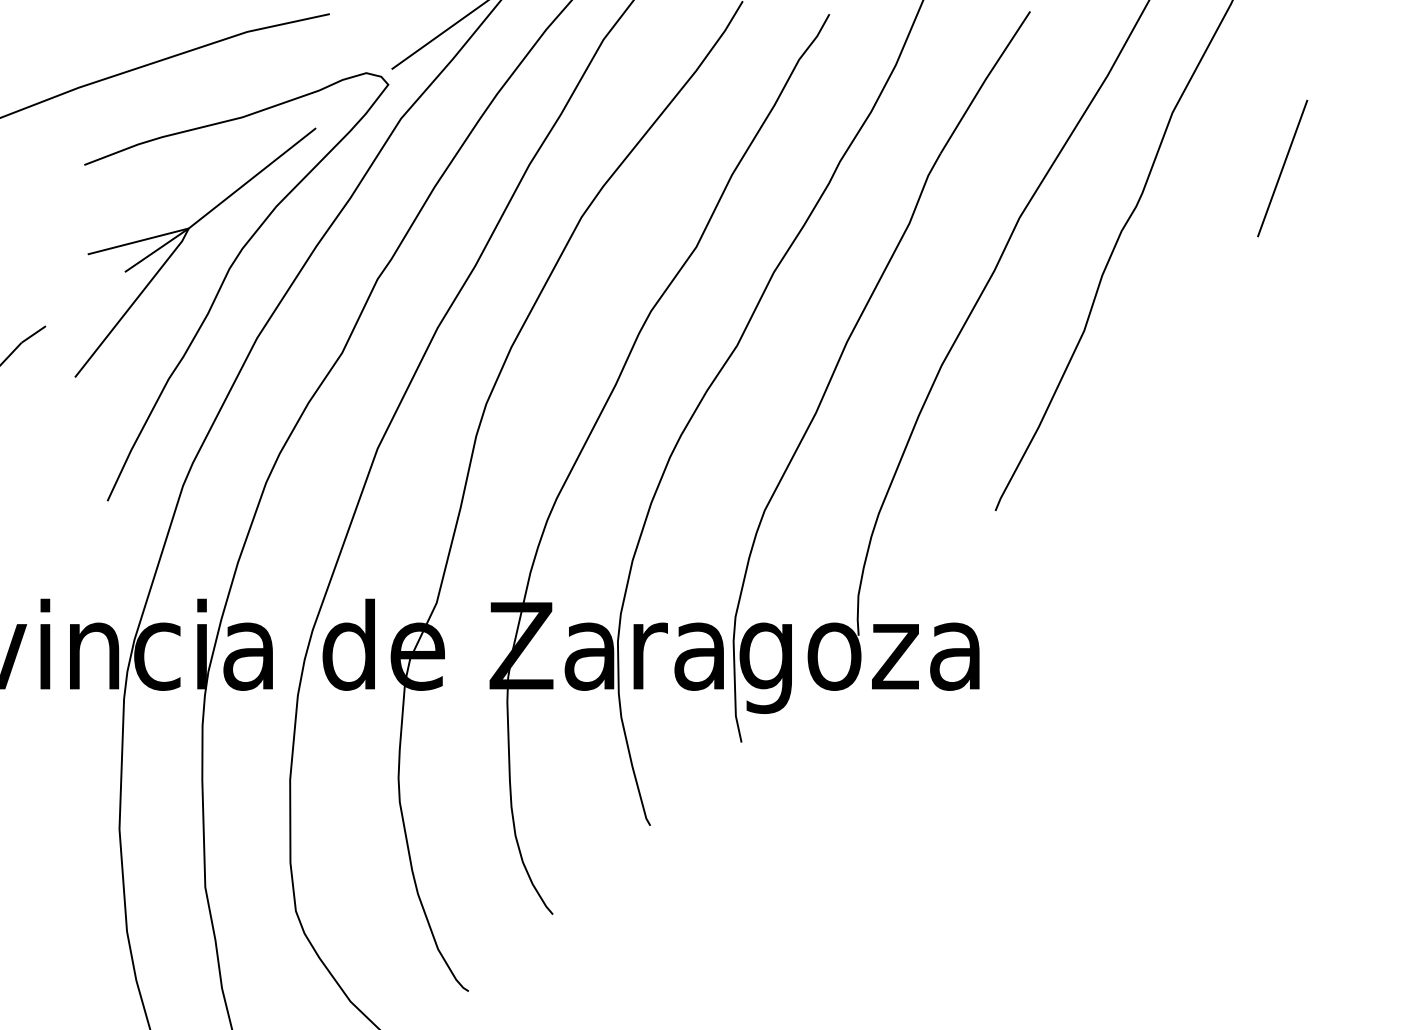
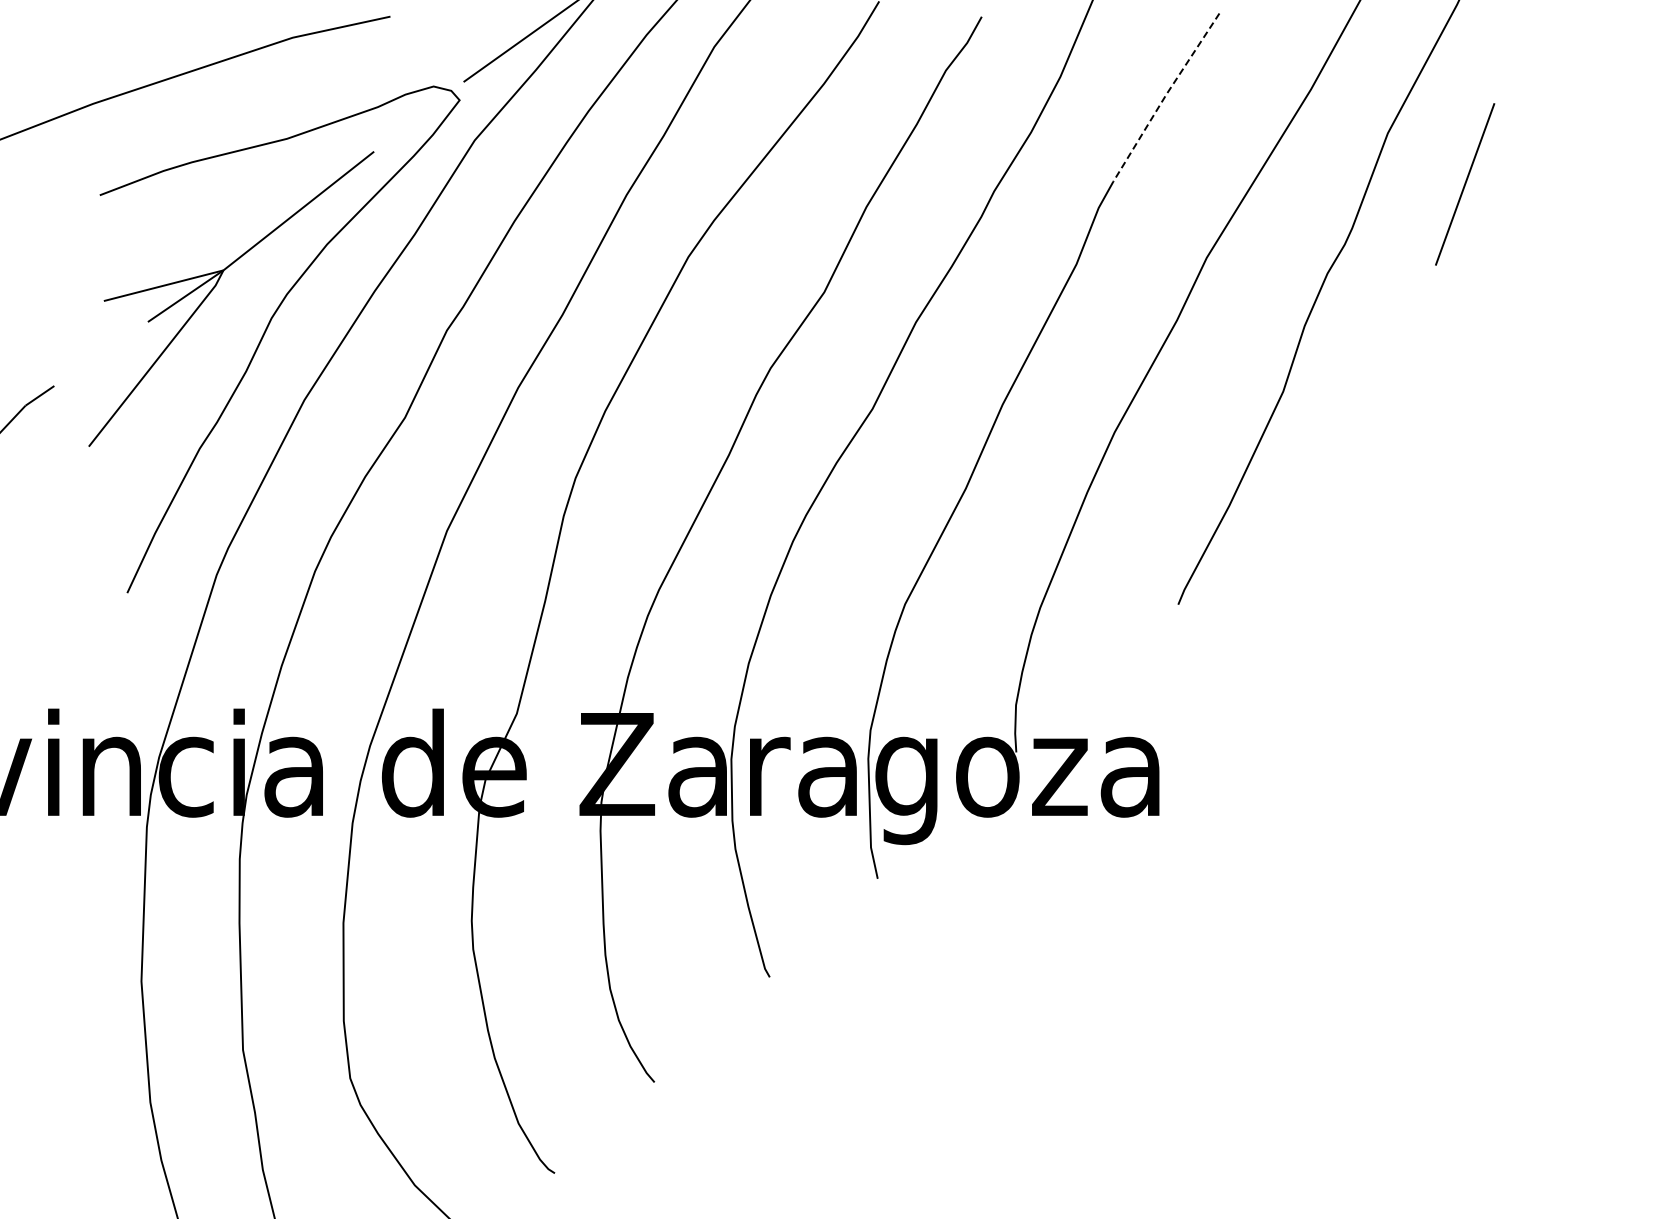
line: (984, 81) -> (1165, 96), solid -> dashed
line: (1282, 168) -> (1465, 184), moved

